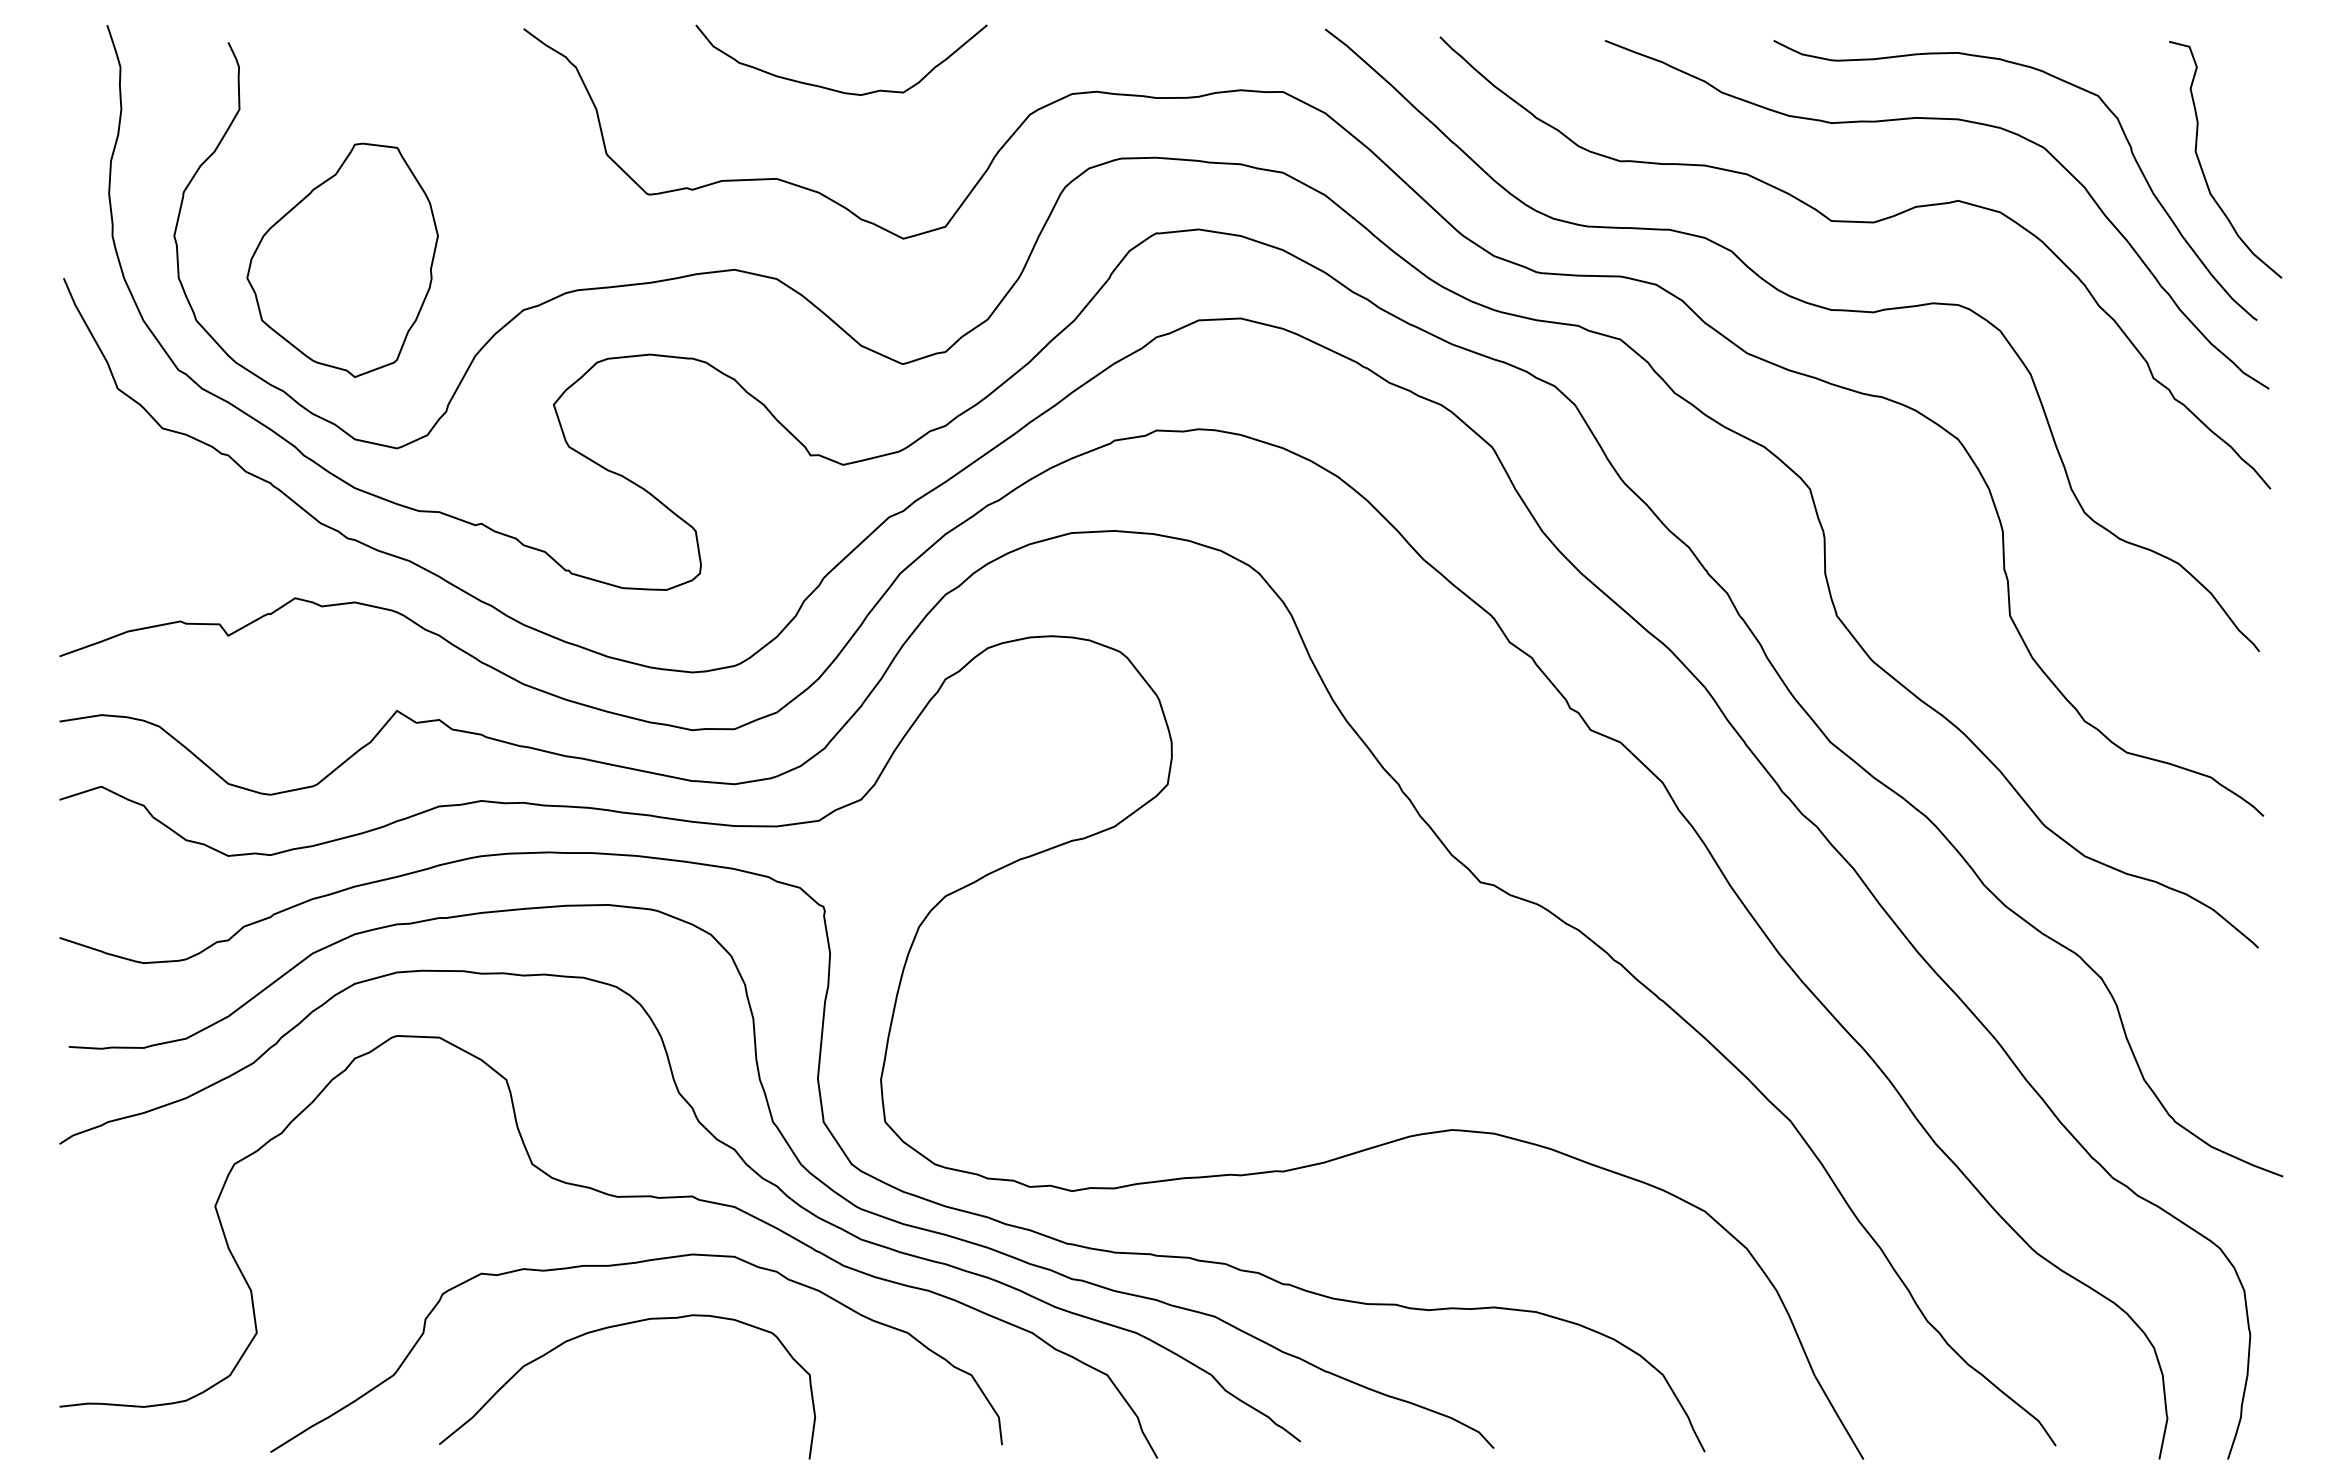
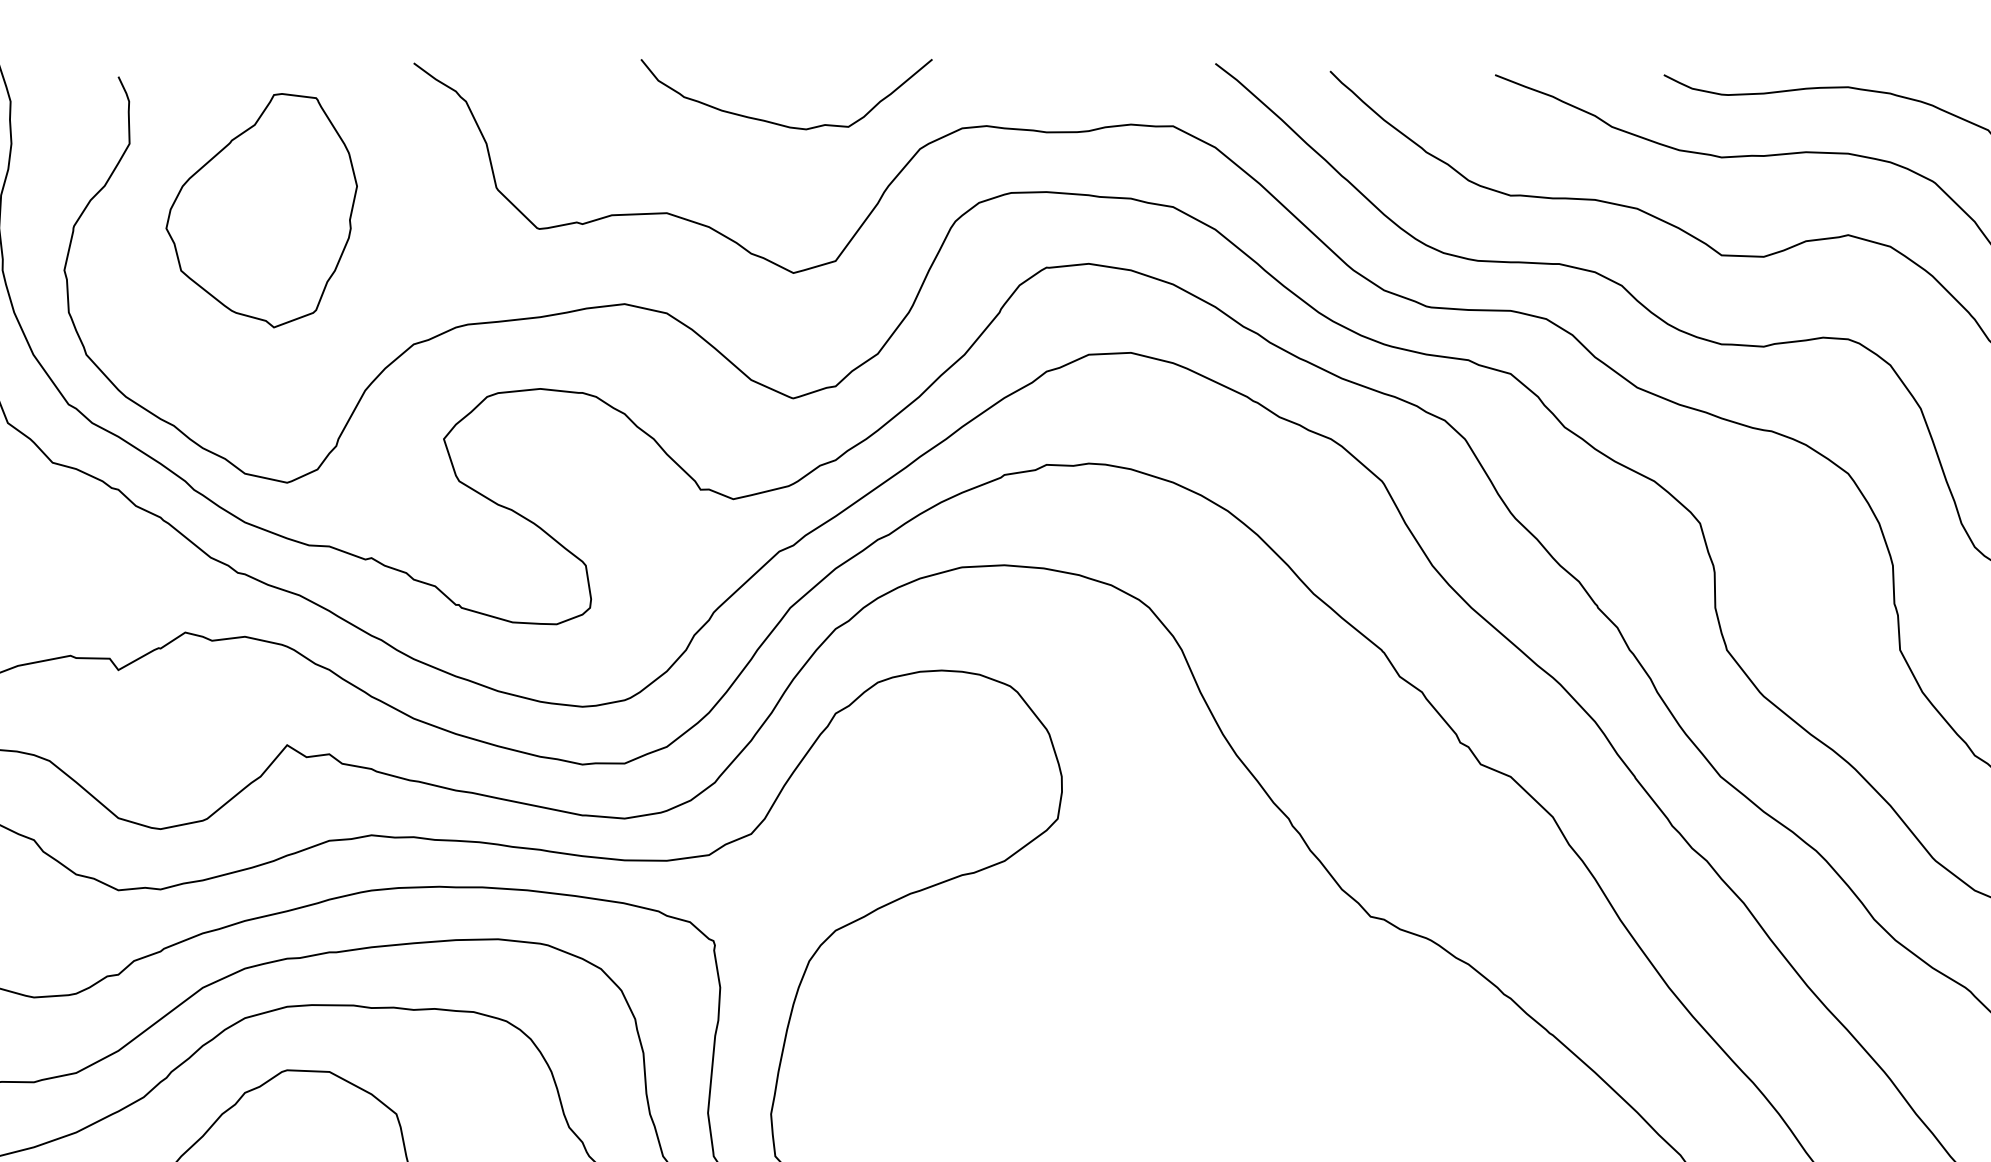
curve: (835, 89) -> (780, 123), moved
part: (342, 259) -> (261, 209), moved

